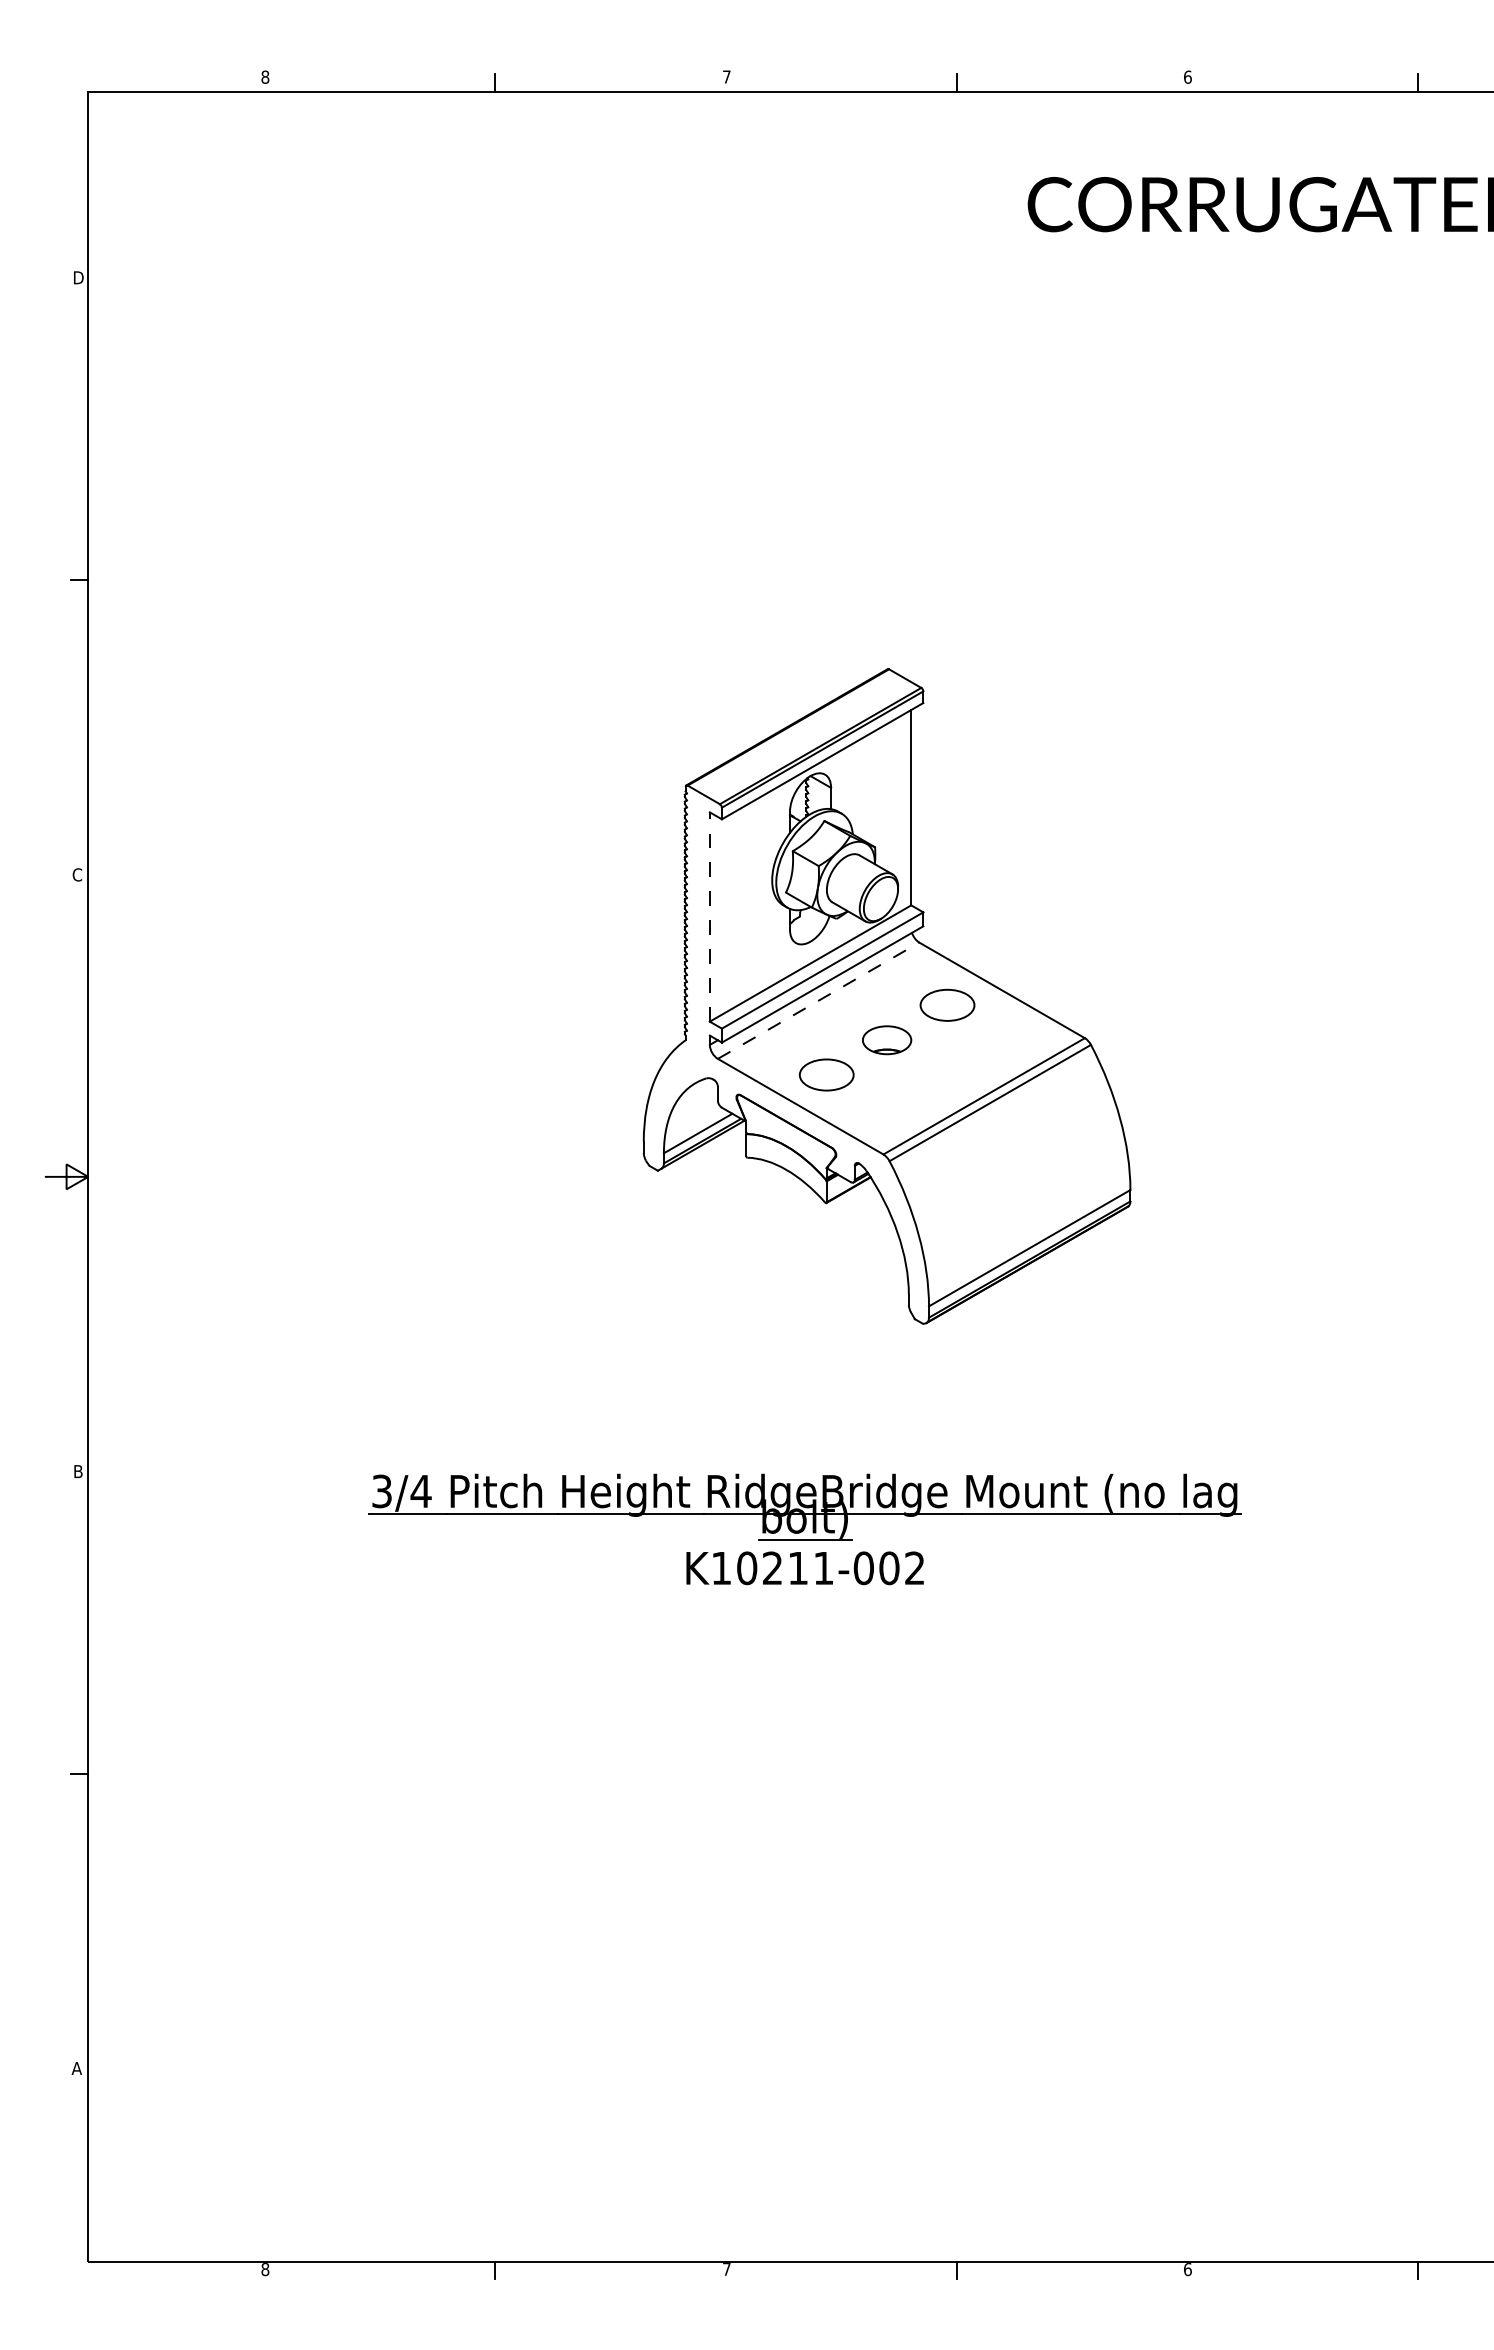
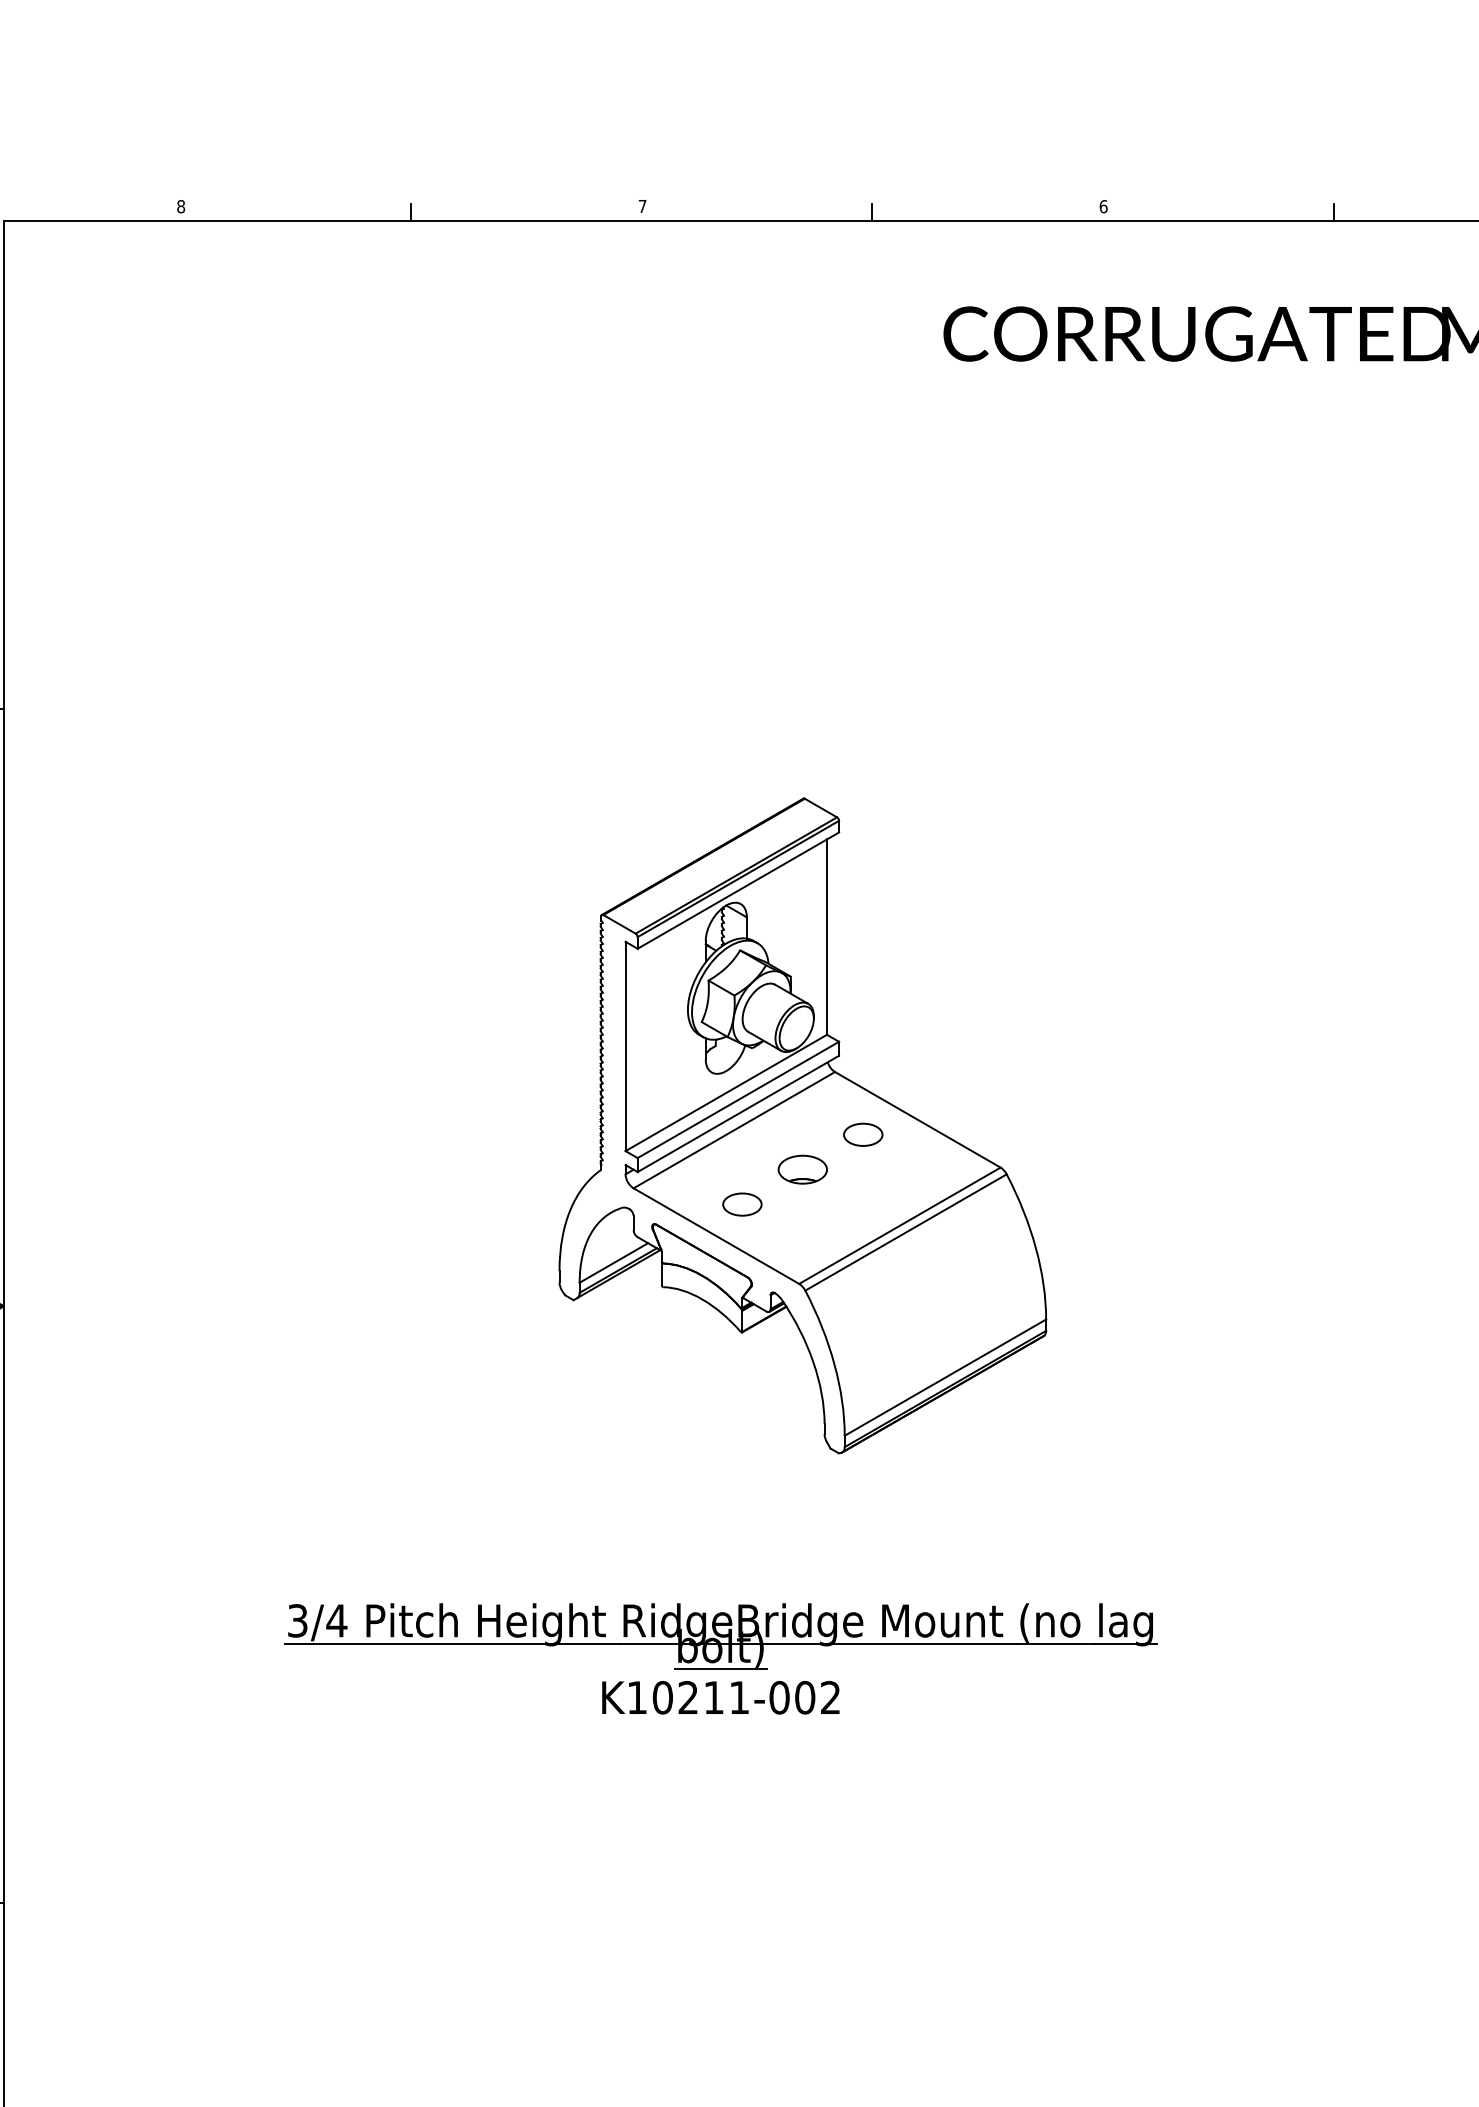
line: (709, 917) -> (625, 1046), dashed -> solid
line: (819, 1000) -> (735, 1129), dashed -> solid
part: (947, 1005) -> (863, 1134), size x0.71
part: (826, 1075) -> (742, 1204), size x0.71

